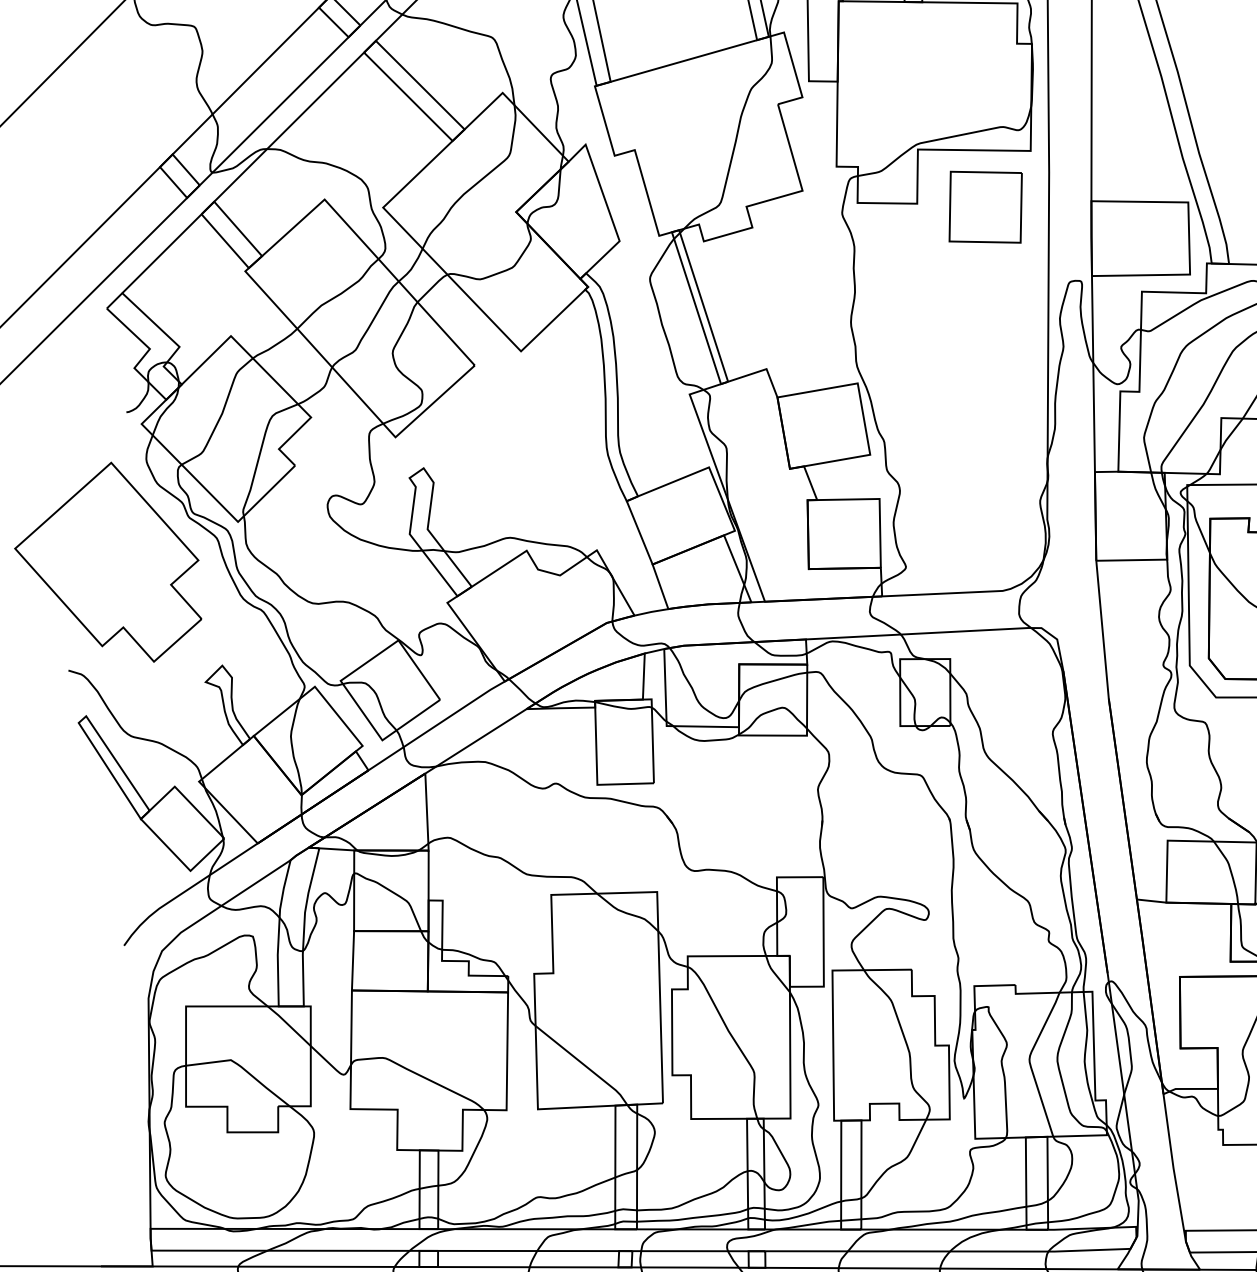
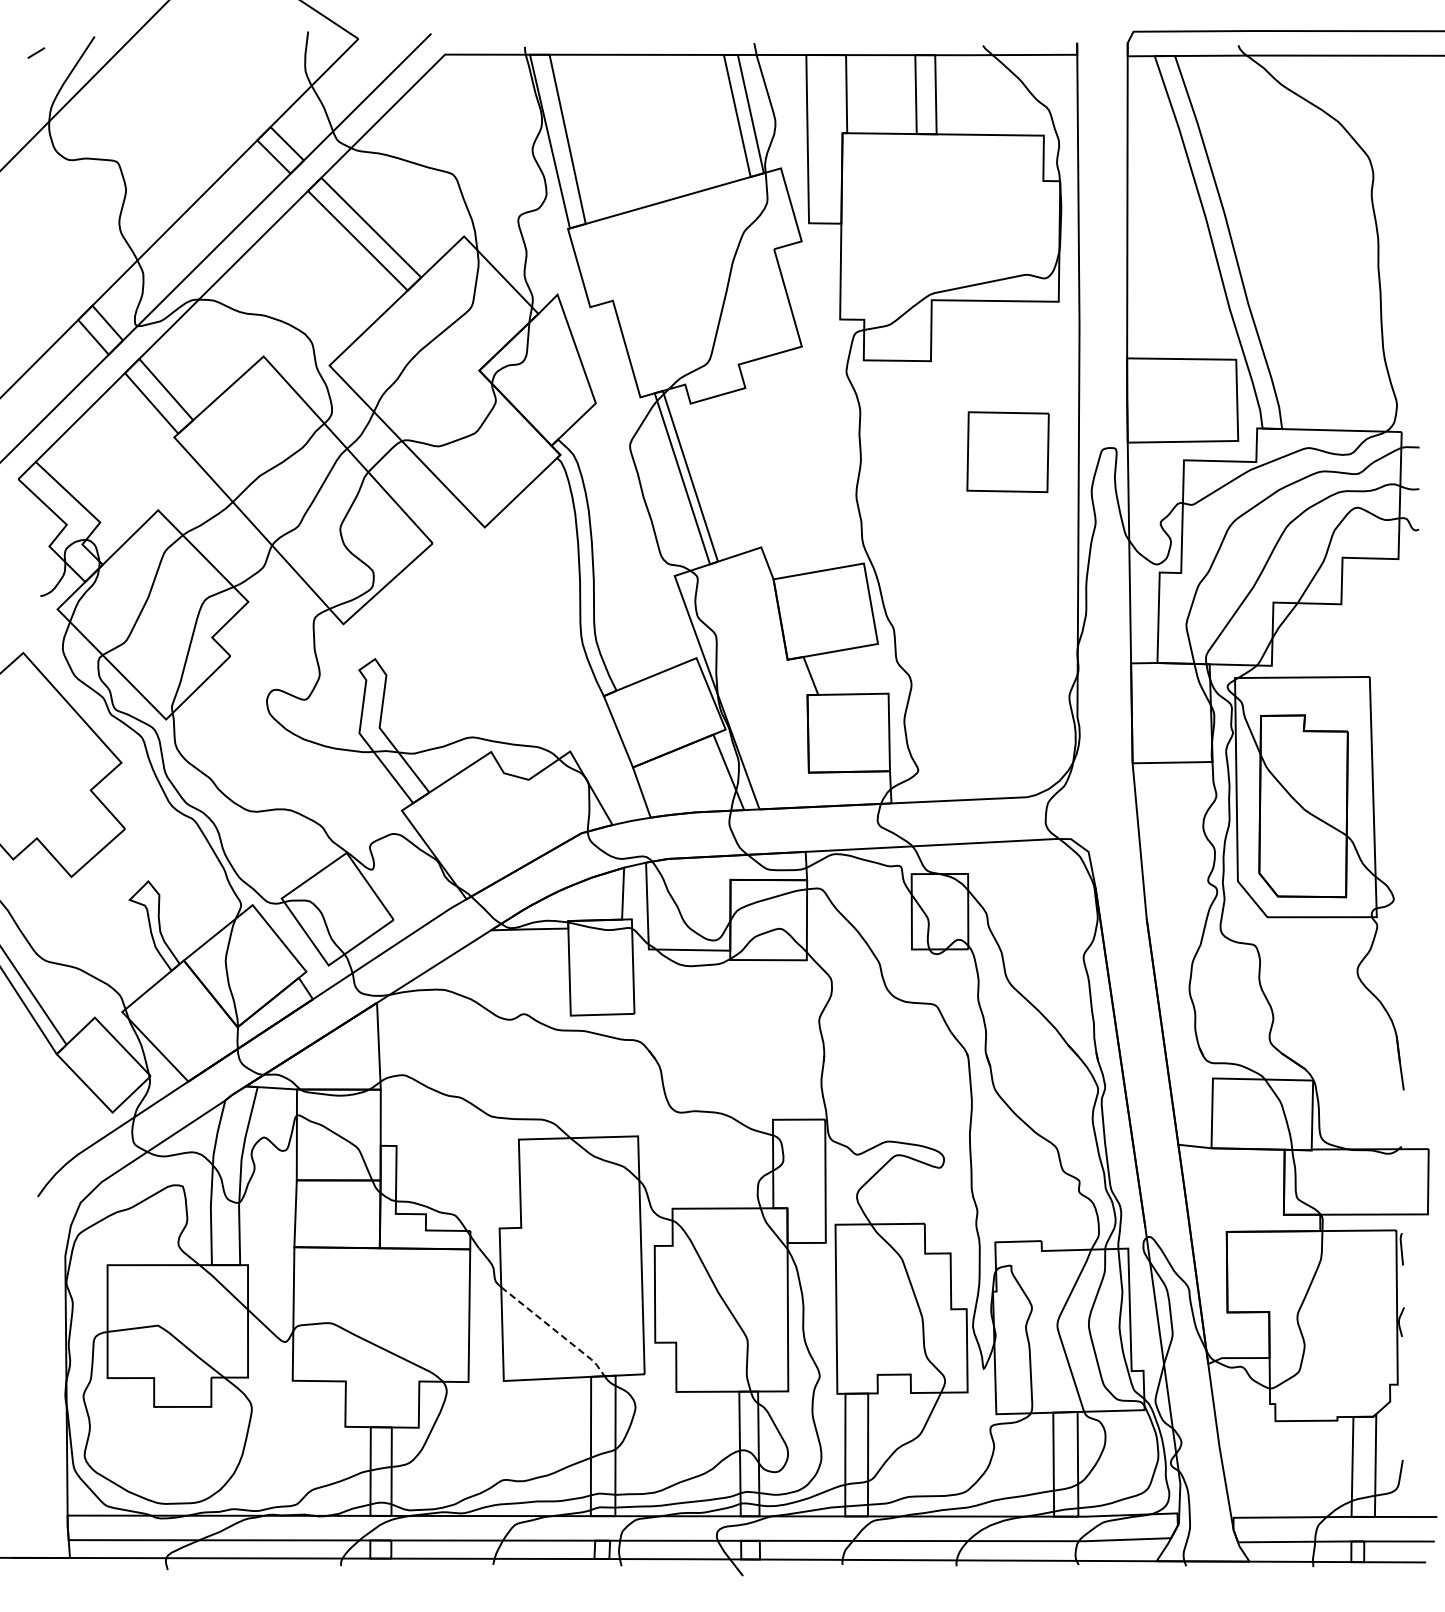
part: (985, 207) -> (1007, 452), moved
line: (583, 1064) -> (555, 1330), solid -> dashed

